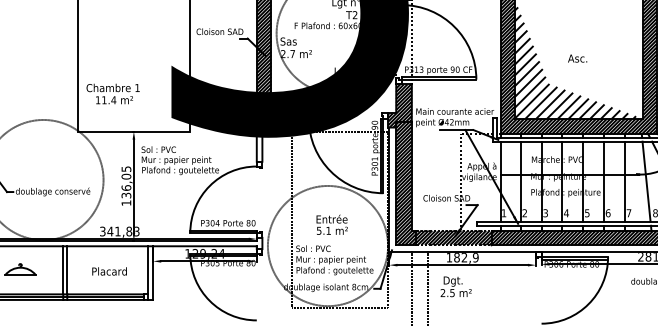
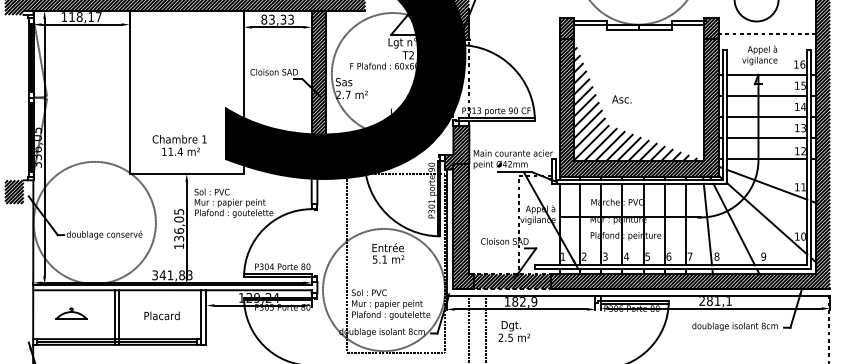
text: (577, 58) -> (621, 99), moved
text: (112, 94) -> (179, 145), moved
text: (332, 224) -> (388, 253), moved

